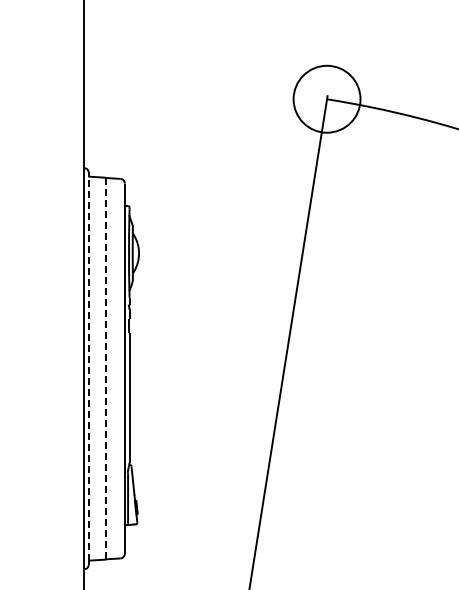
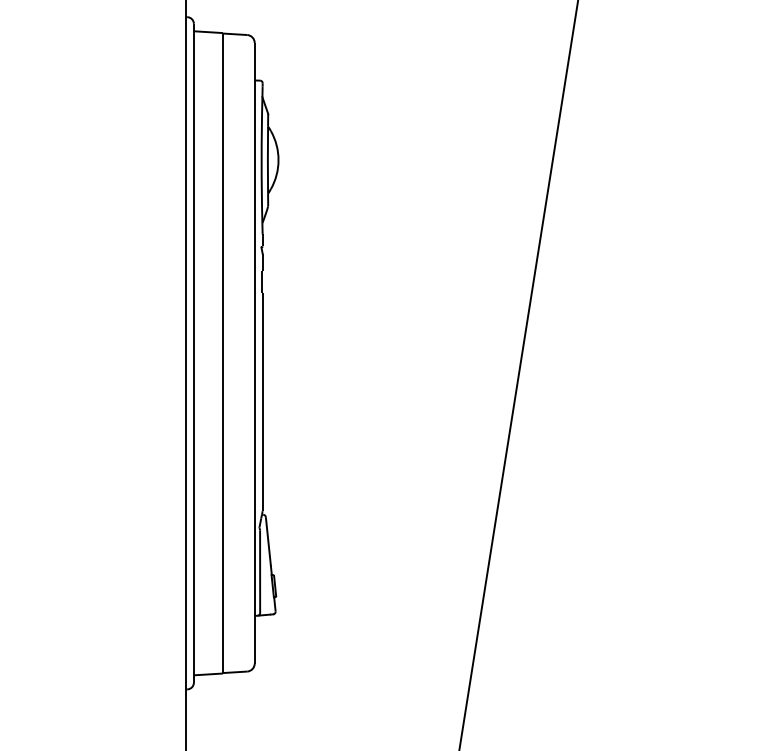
line: (88, 368) -> (193, 353), dashed -> solid
line: (105, 368) -> (222, 353), dashed -> solid

